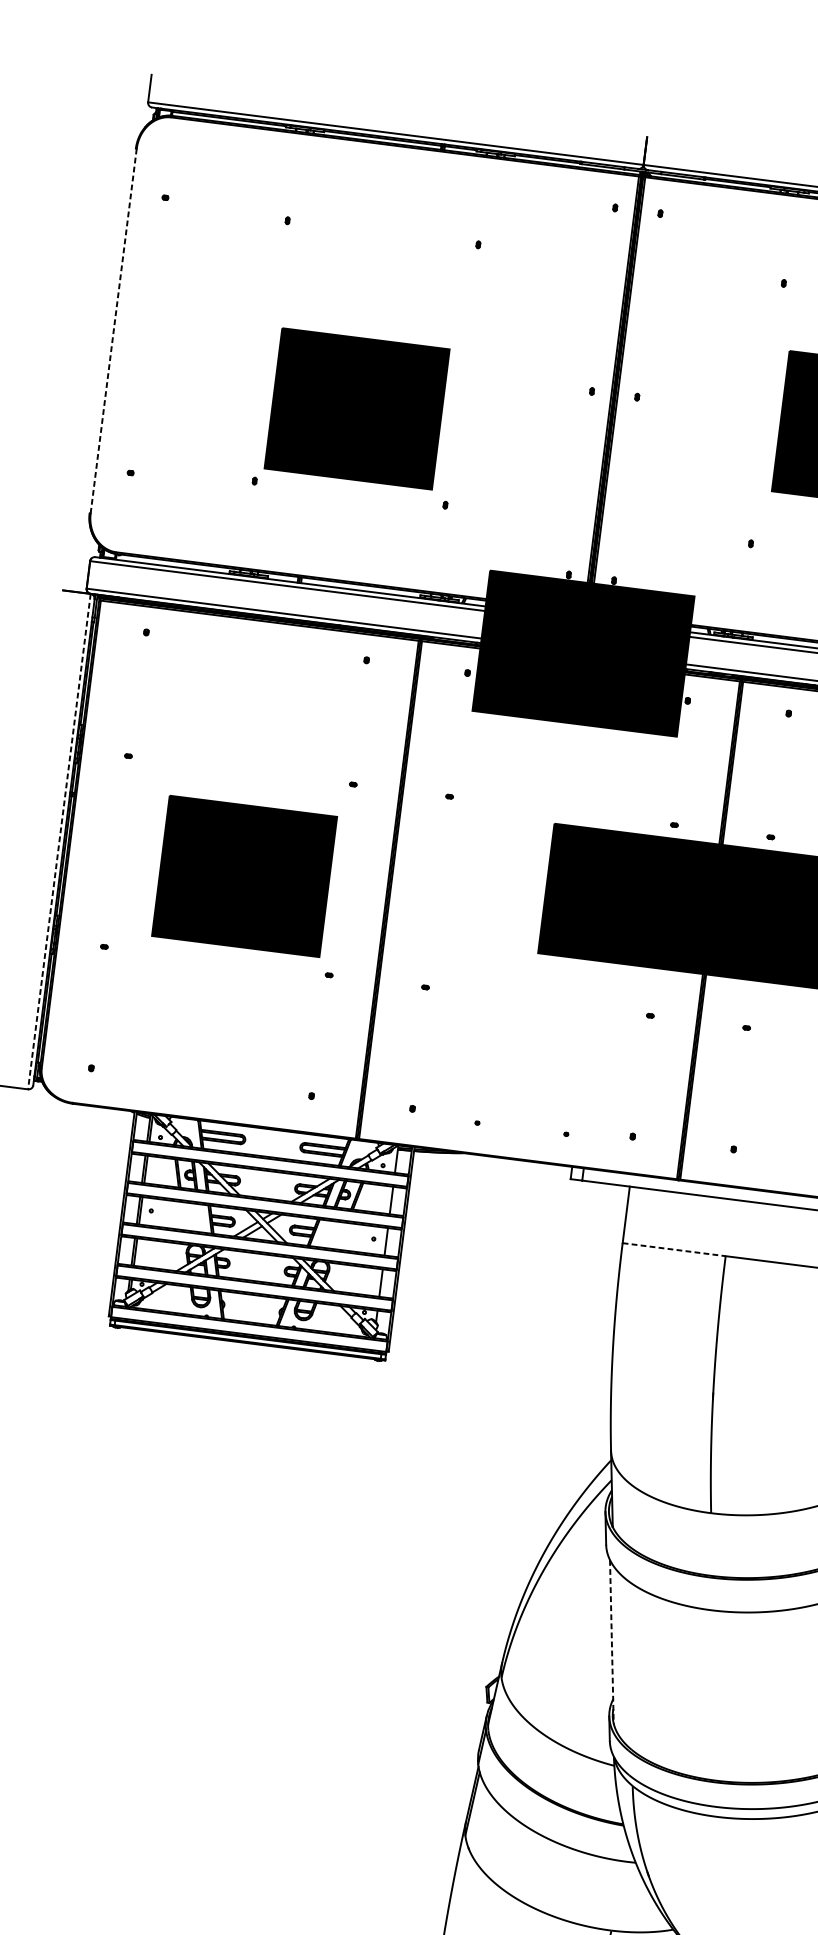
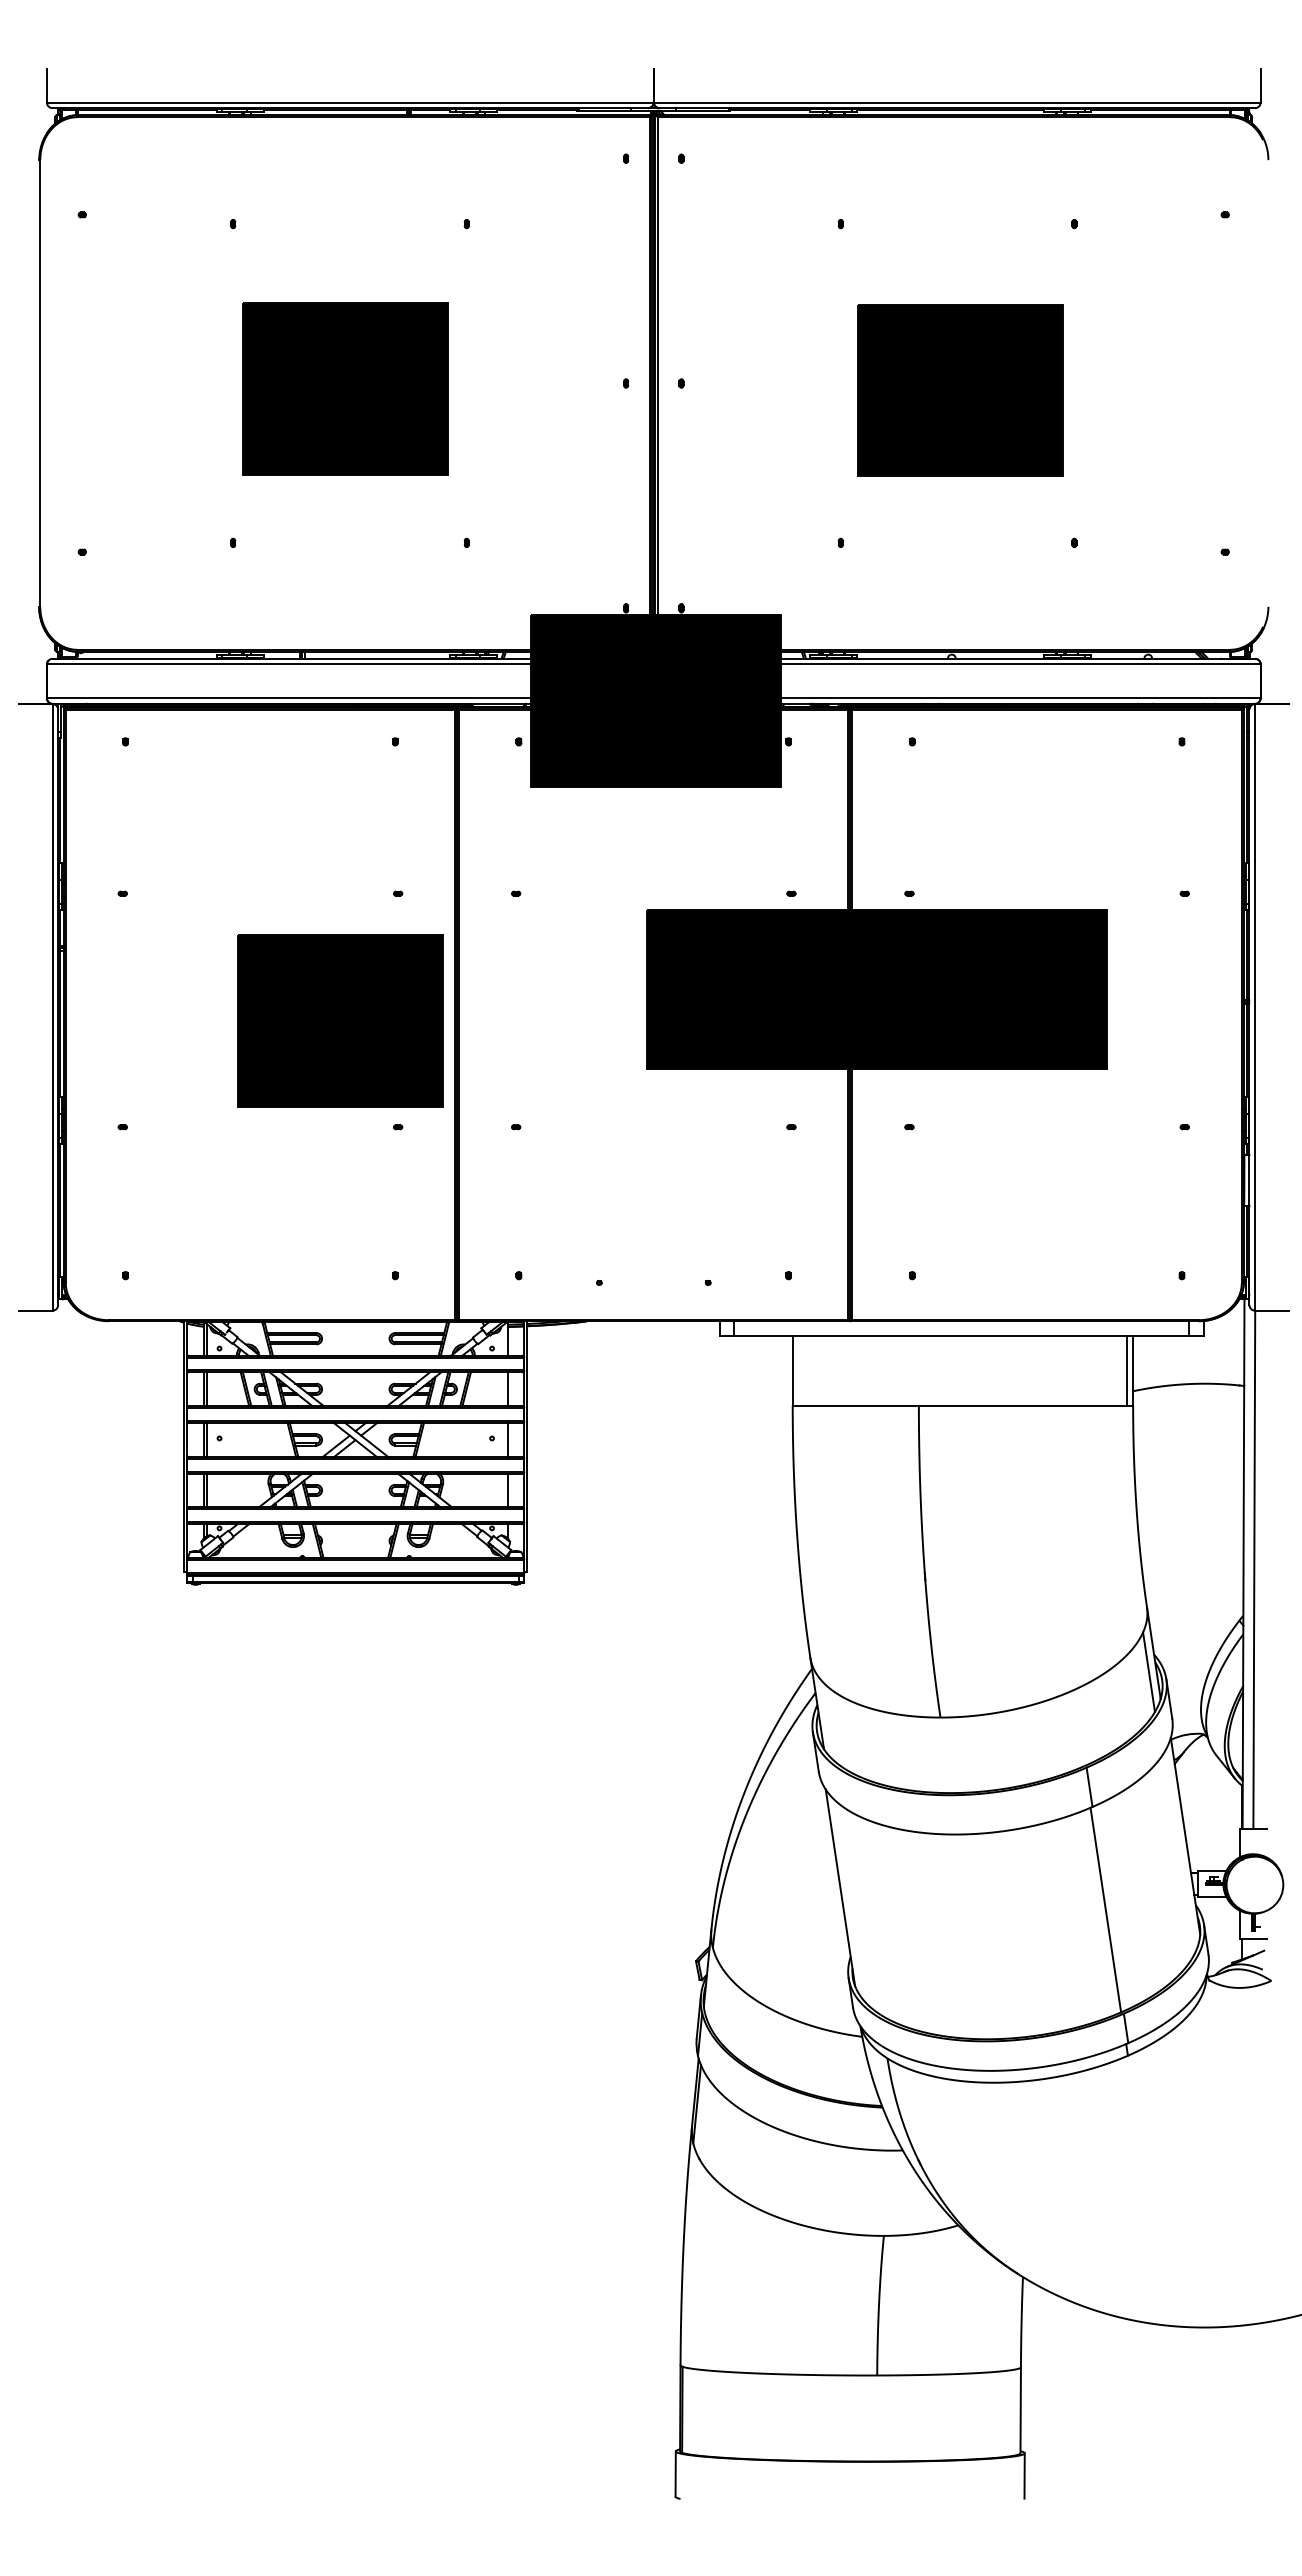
line: (113, 331) -> (40, 384), dashed -> solid
part: (357, 408) -> (345, 388), moved
line: (59, 841) -> (52, 1007), dashed -> solid
part: (244, 876) -> (340, 1020), moved
line: (674, 1249) -> (856, 1405), dashed -> solid
line: (611, 1642) -> (840, 1888), dashed -> solid

